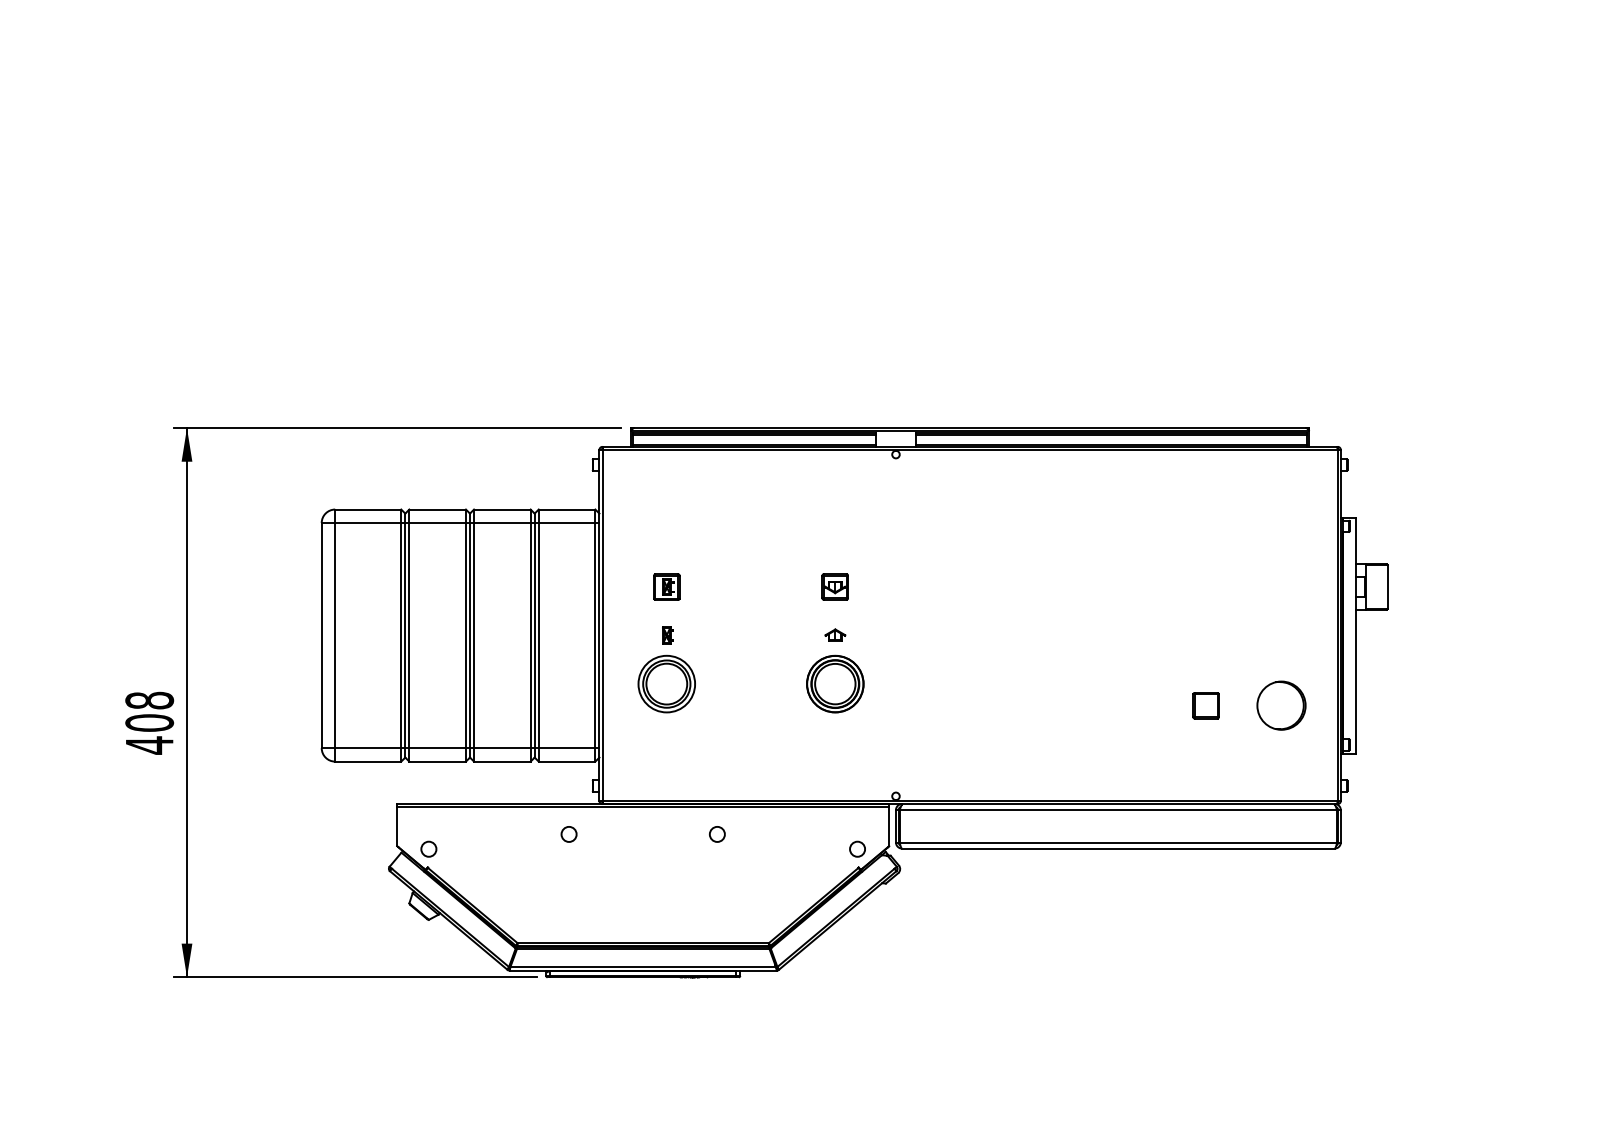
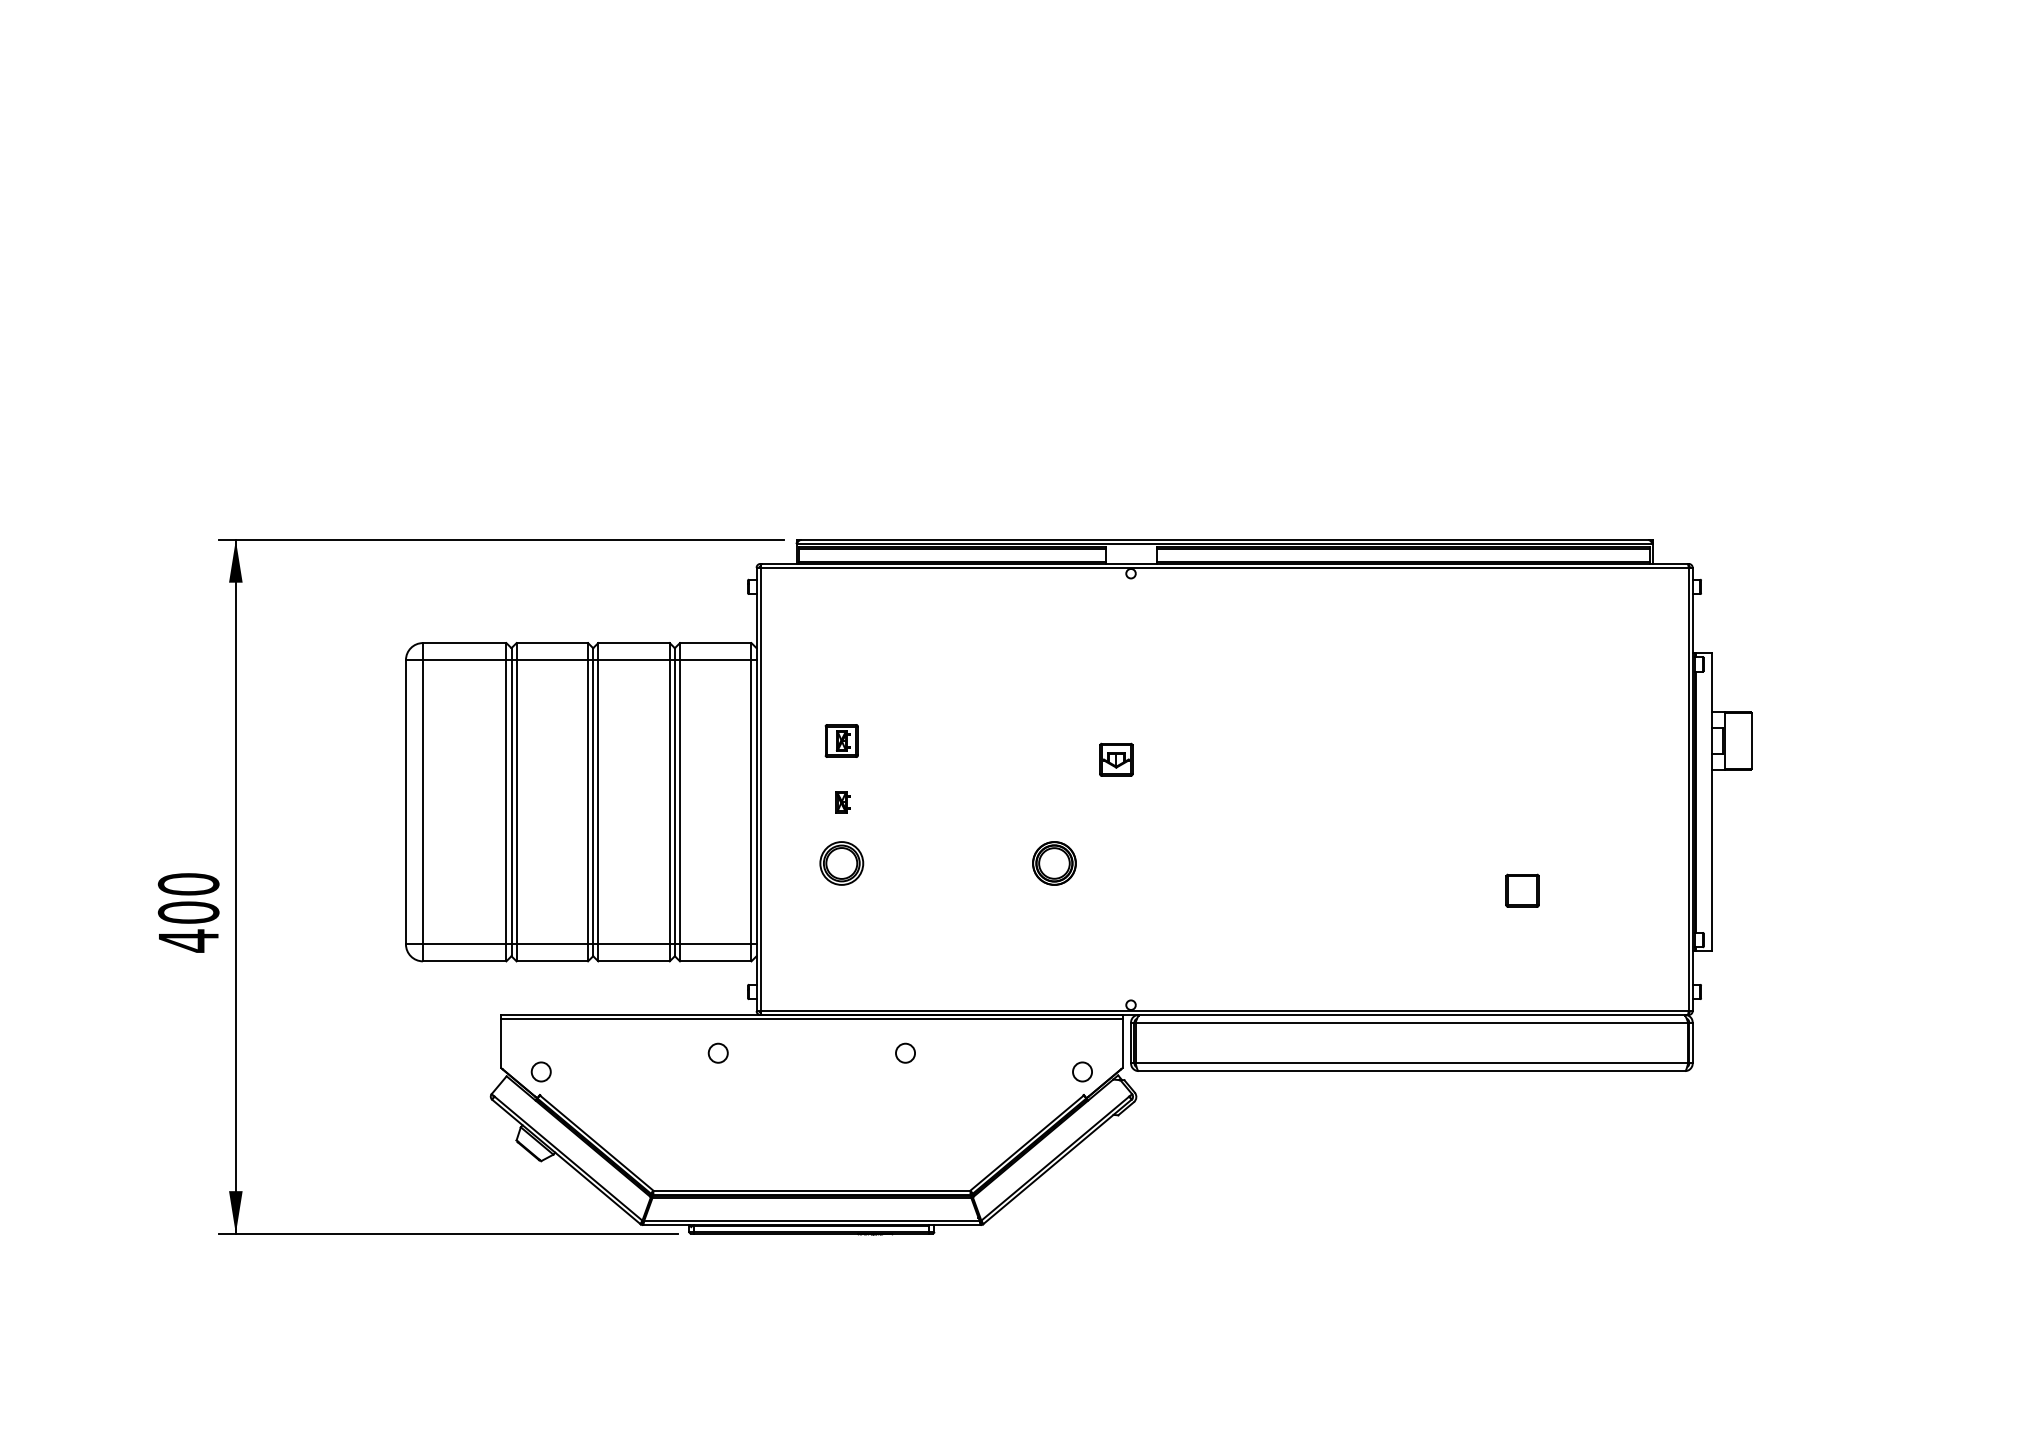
part: (835, 586) -> (1116, 759), moved
part: (835, 635) -> (1054, 801), removed
part: (666, 684) -> (841, 863), size x0.6
part: (835, 684) -> (1054, 863), size x0.6
text: (149, 700) -> (188, 884), 408 -> 400
part: (1281, 705) -> (1617, 890), removed

